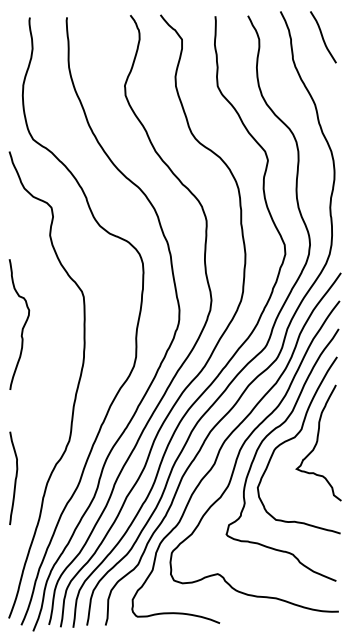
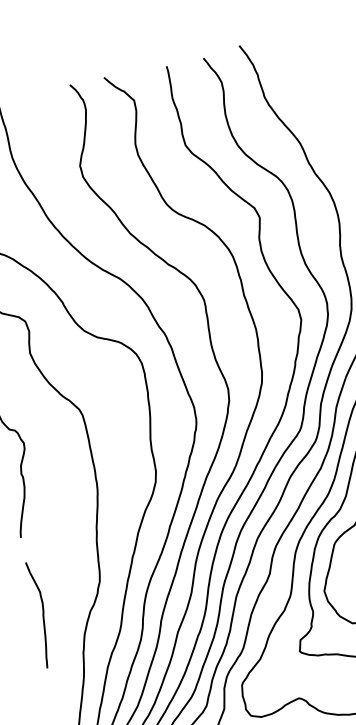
curve: (323, 37) -> (294, 65), removed
curve: (14, 479) -> (41, 615), moved

